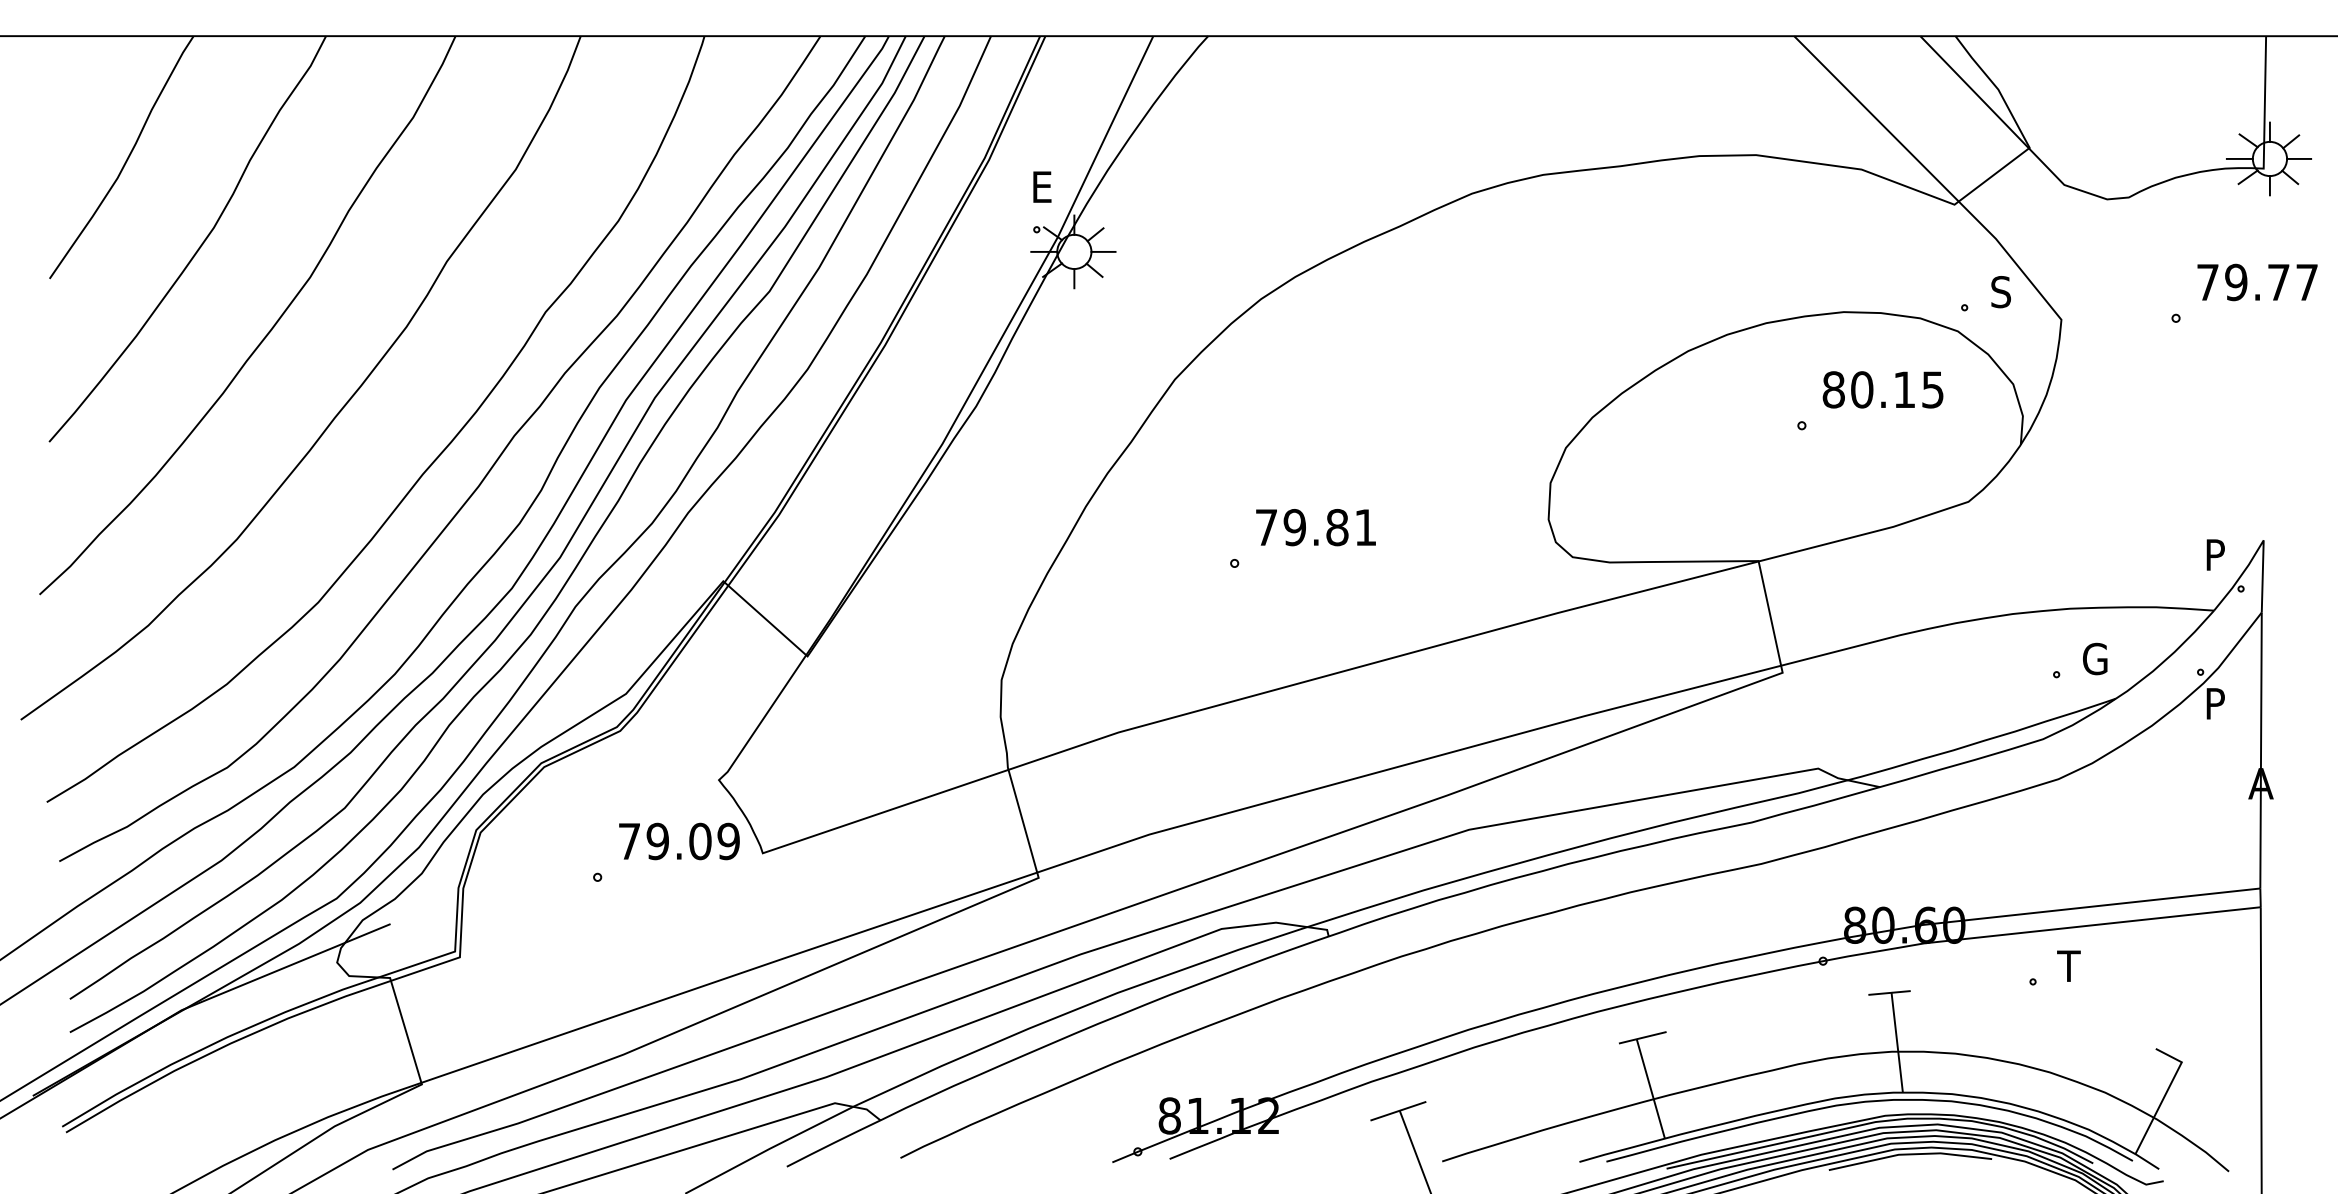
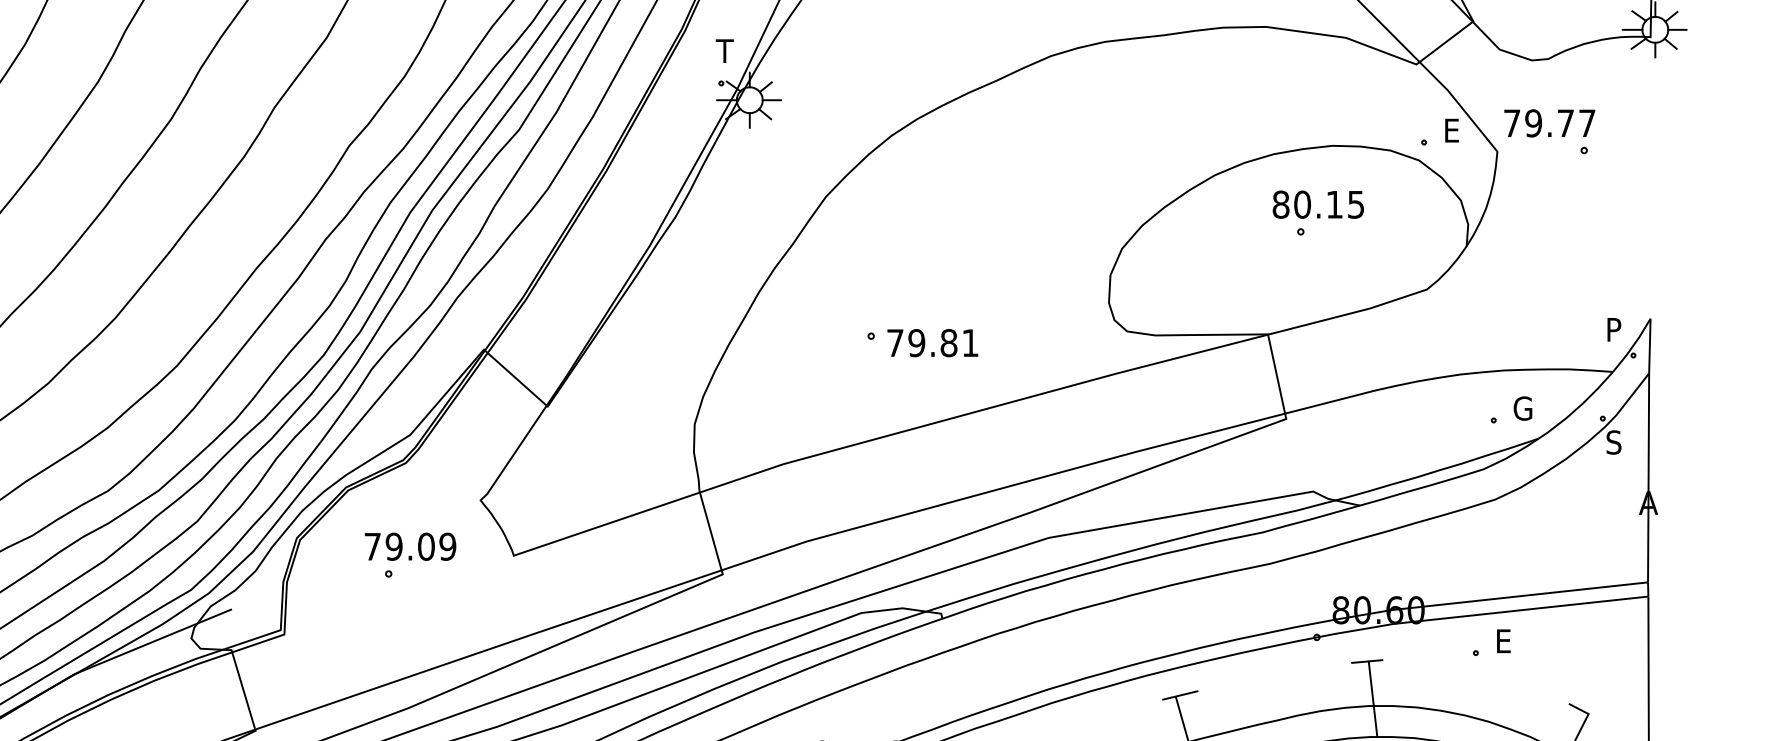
text: (1041, 186) -> (724, 50), E -> T
text: (2257, 282) -> (1549, 123), moved
text: (2001, 292) -> (1452, 130), S -> E
text: (1882, 389) -> (1317, 204), moved
text: (1315, 527) -> (932, 343), moved
text: (2215, 703) -> (1614, 442), P -> S
text: (679, 841) -> (410, 546), moved
text: (2068, 965) -> (1502, 640), T -> E

